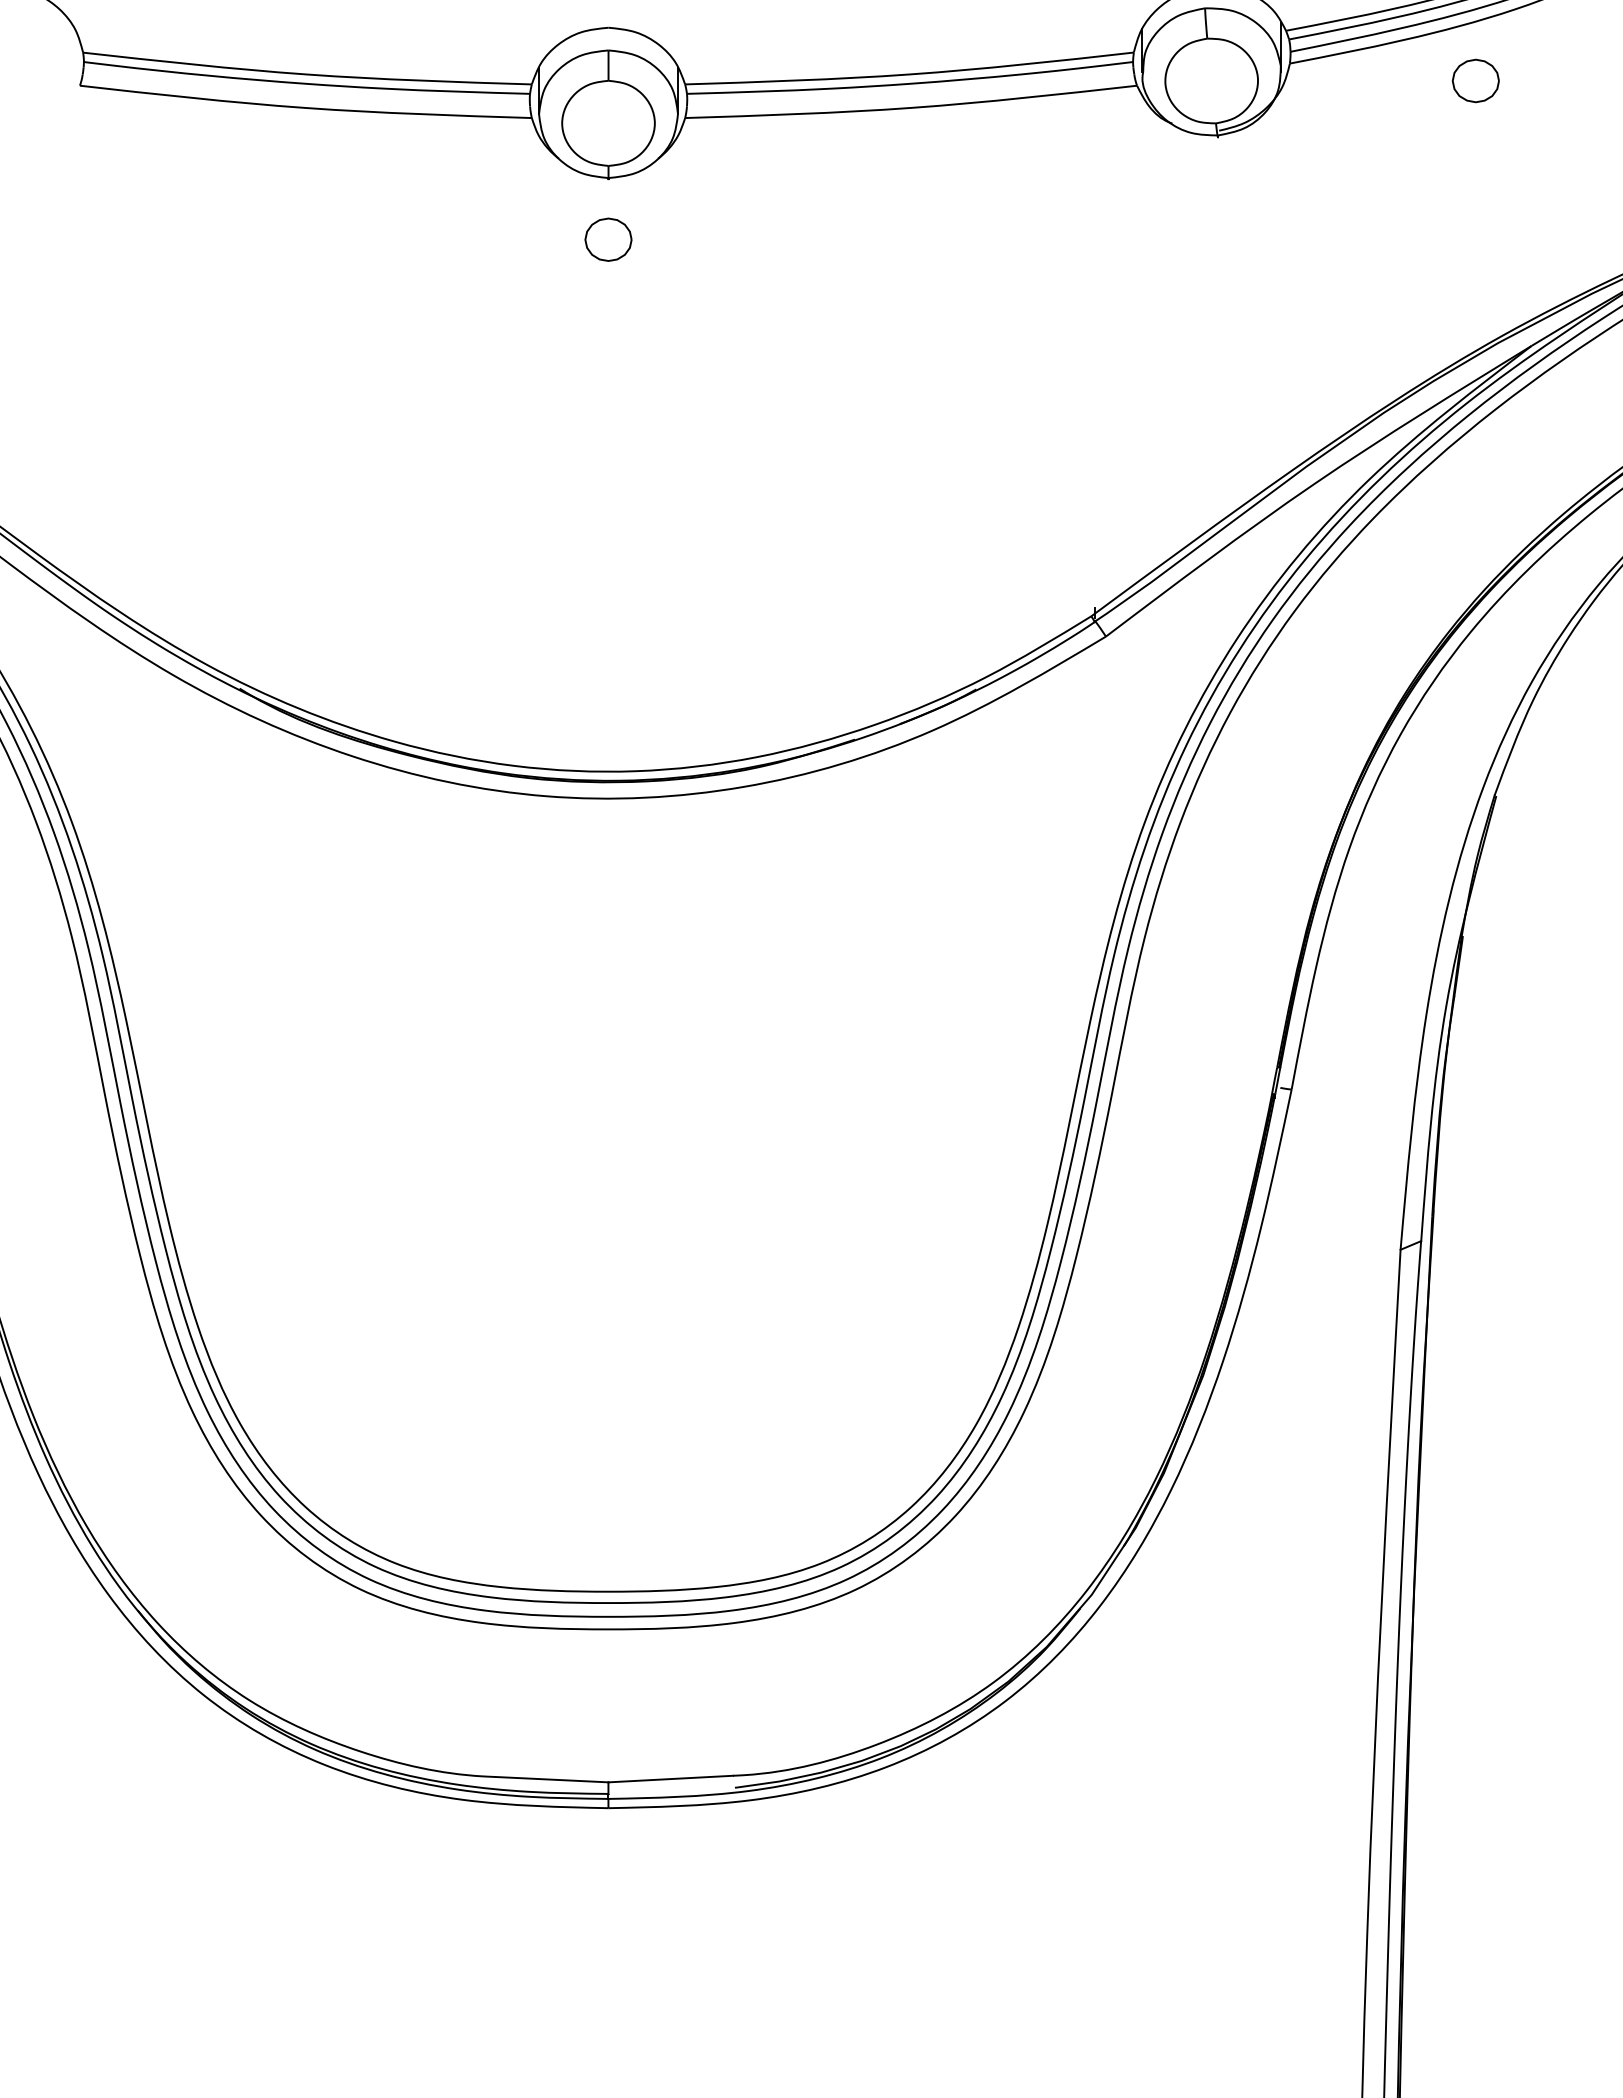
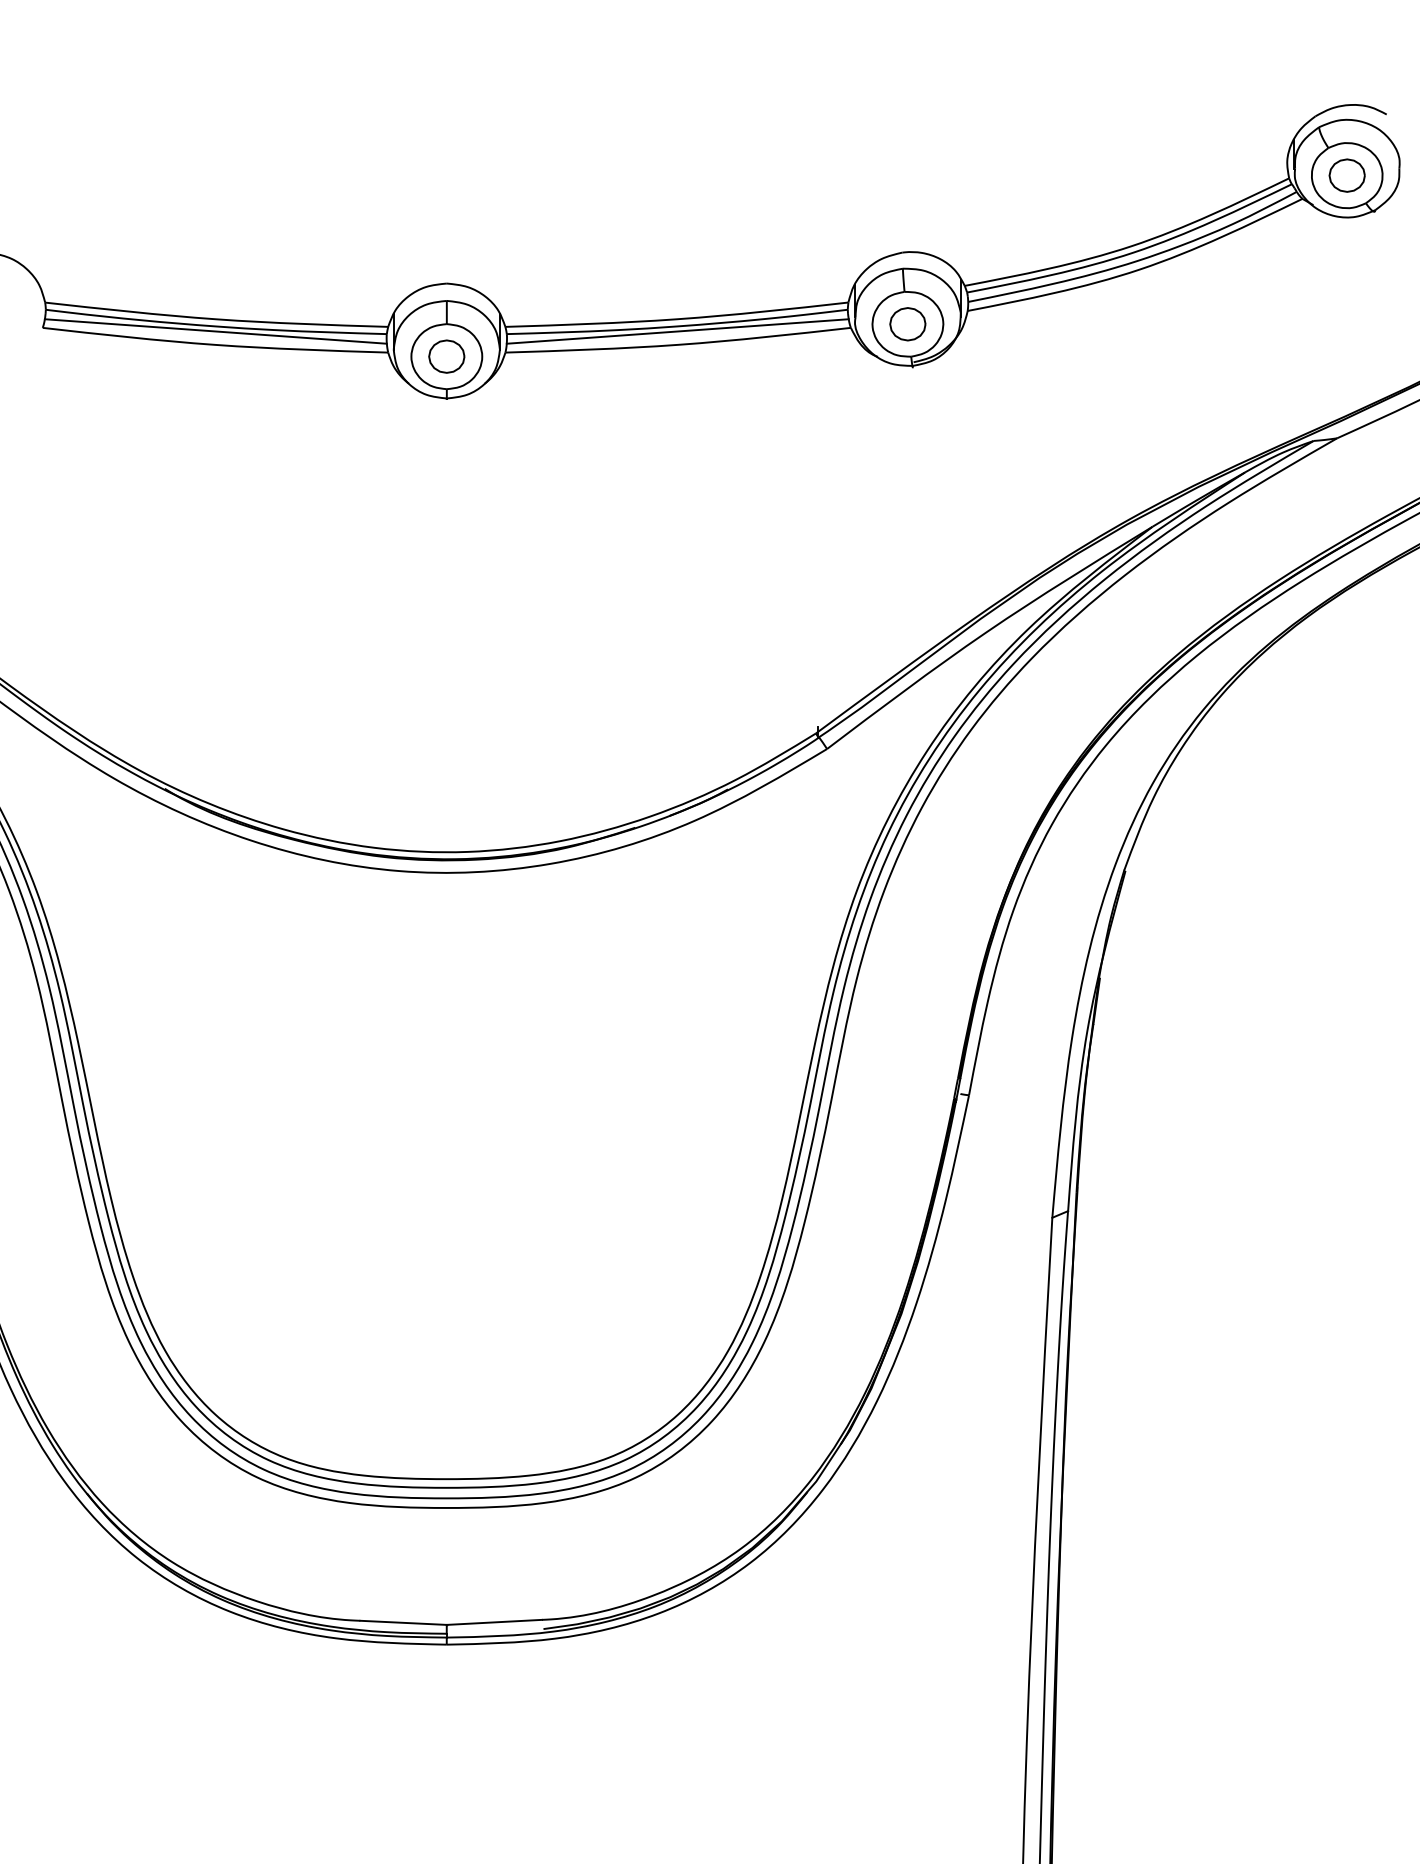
part: (1475, 81) -> (907, 324), moved
line: (305, 90) -> (215, 331), added
line: (910, 90) -> (677, 331), added
part: (608, 239) -> (446, 356), moved

